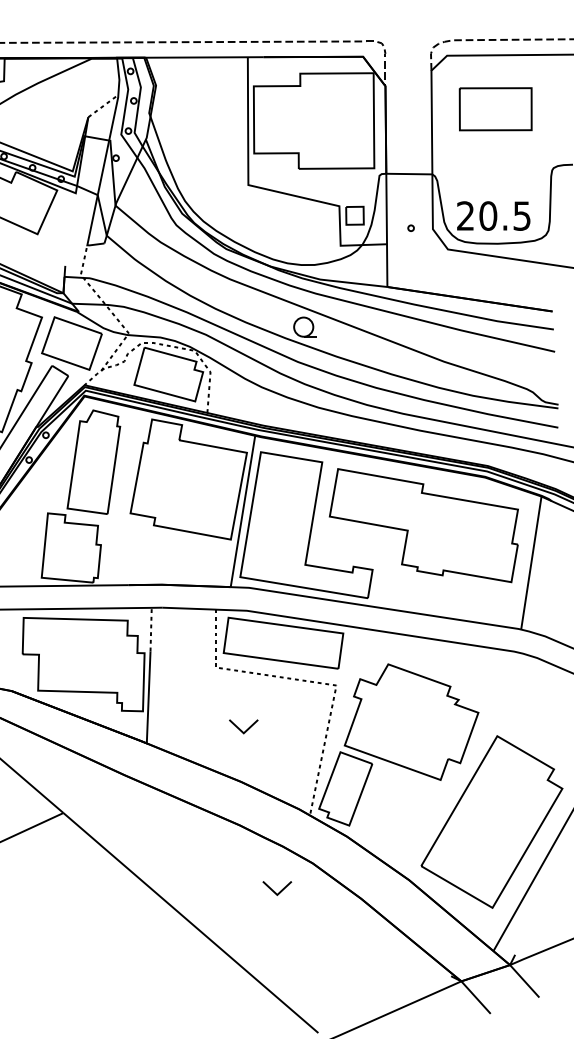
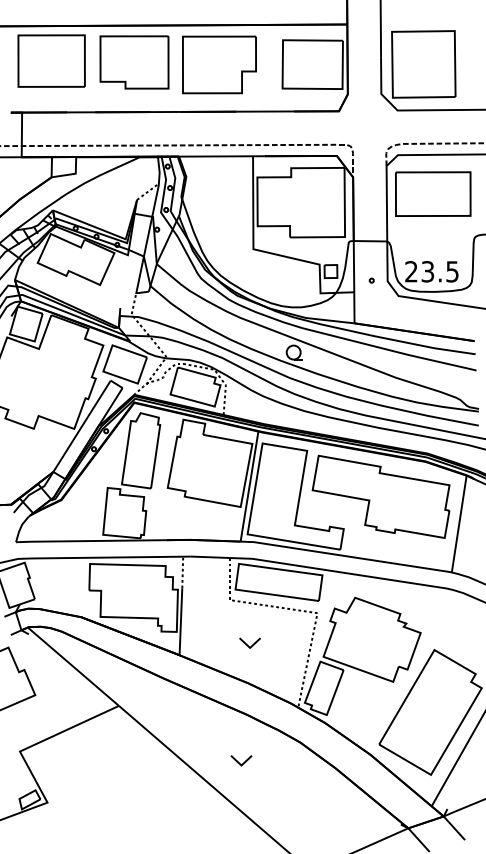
part: (495, 108) -> (433, 193), size x1.43
text: (487, 215) -> (427, 271), 20.5 -> 23.5
part: (277, 888) -> (241, 760), moved

